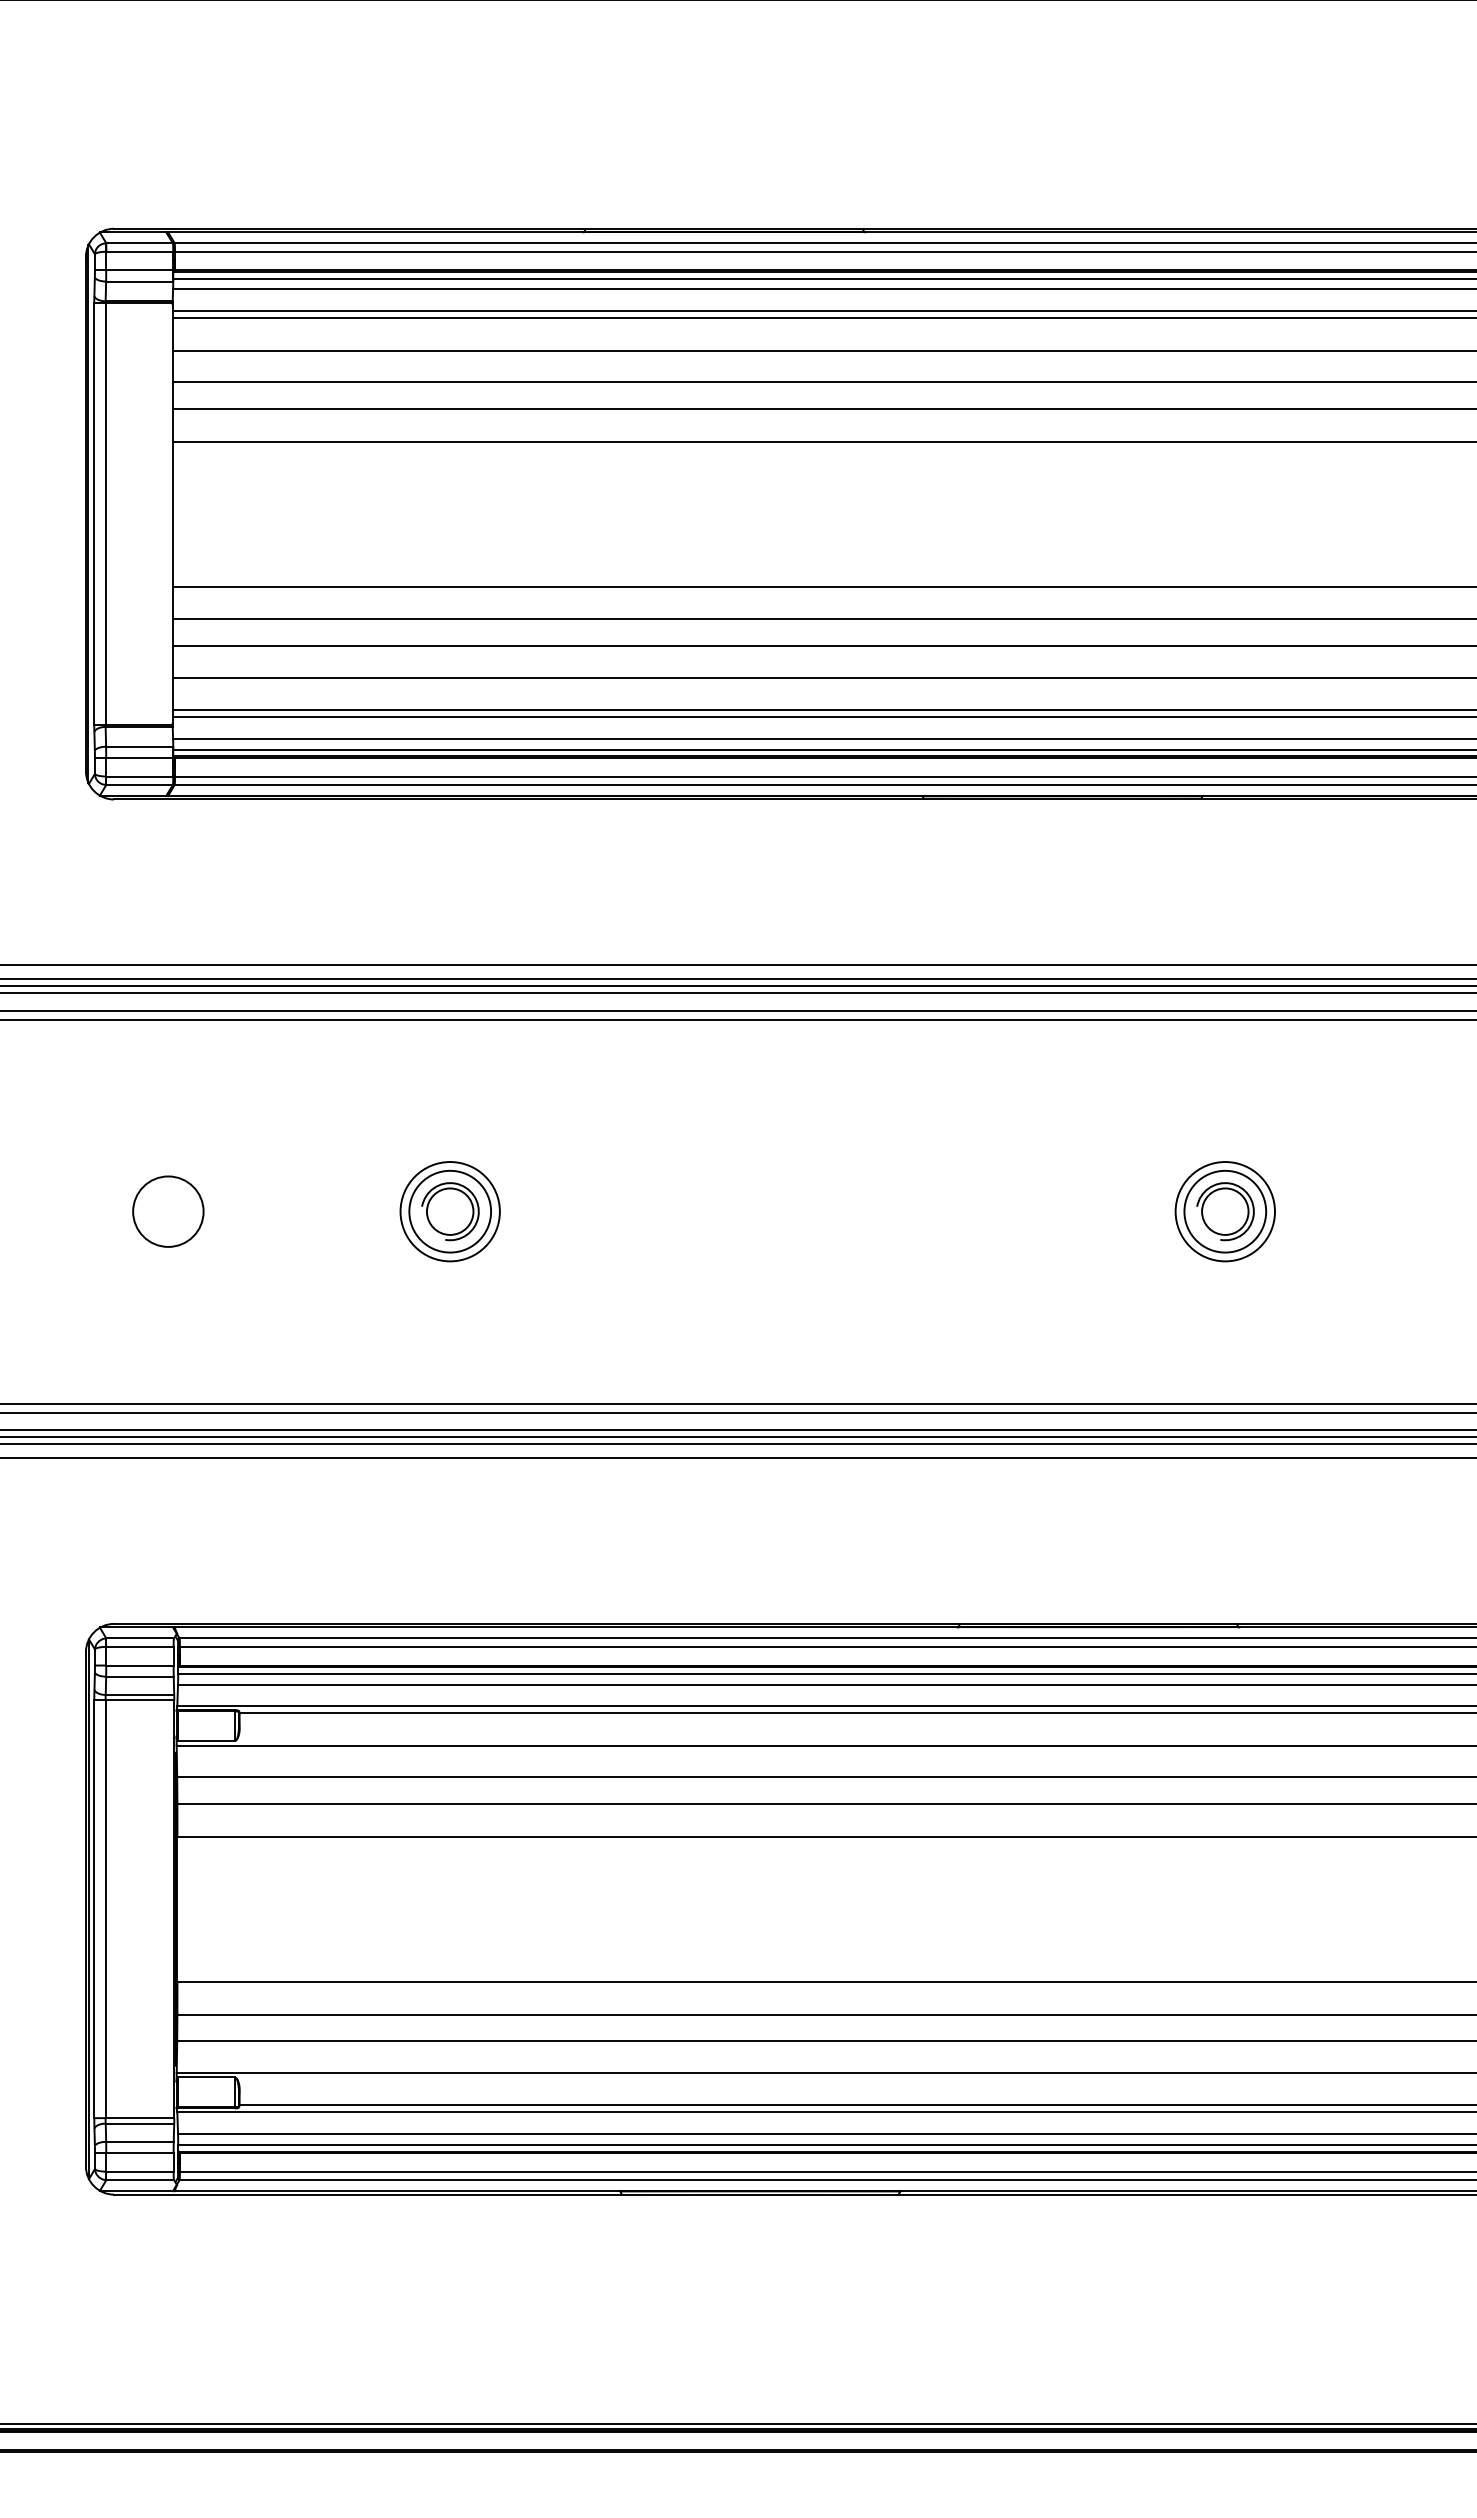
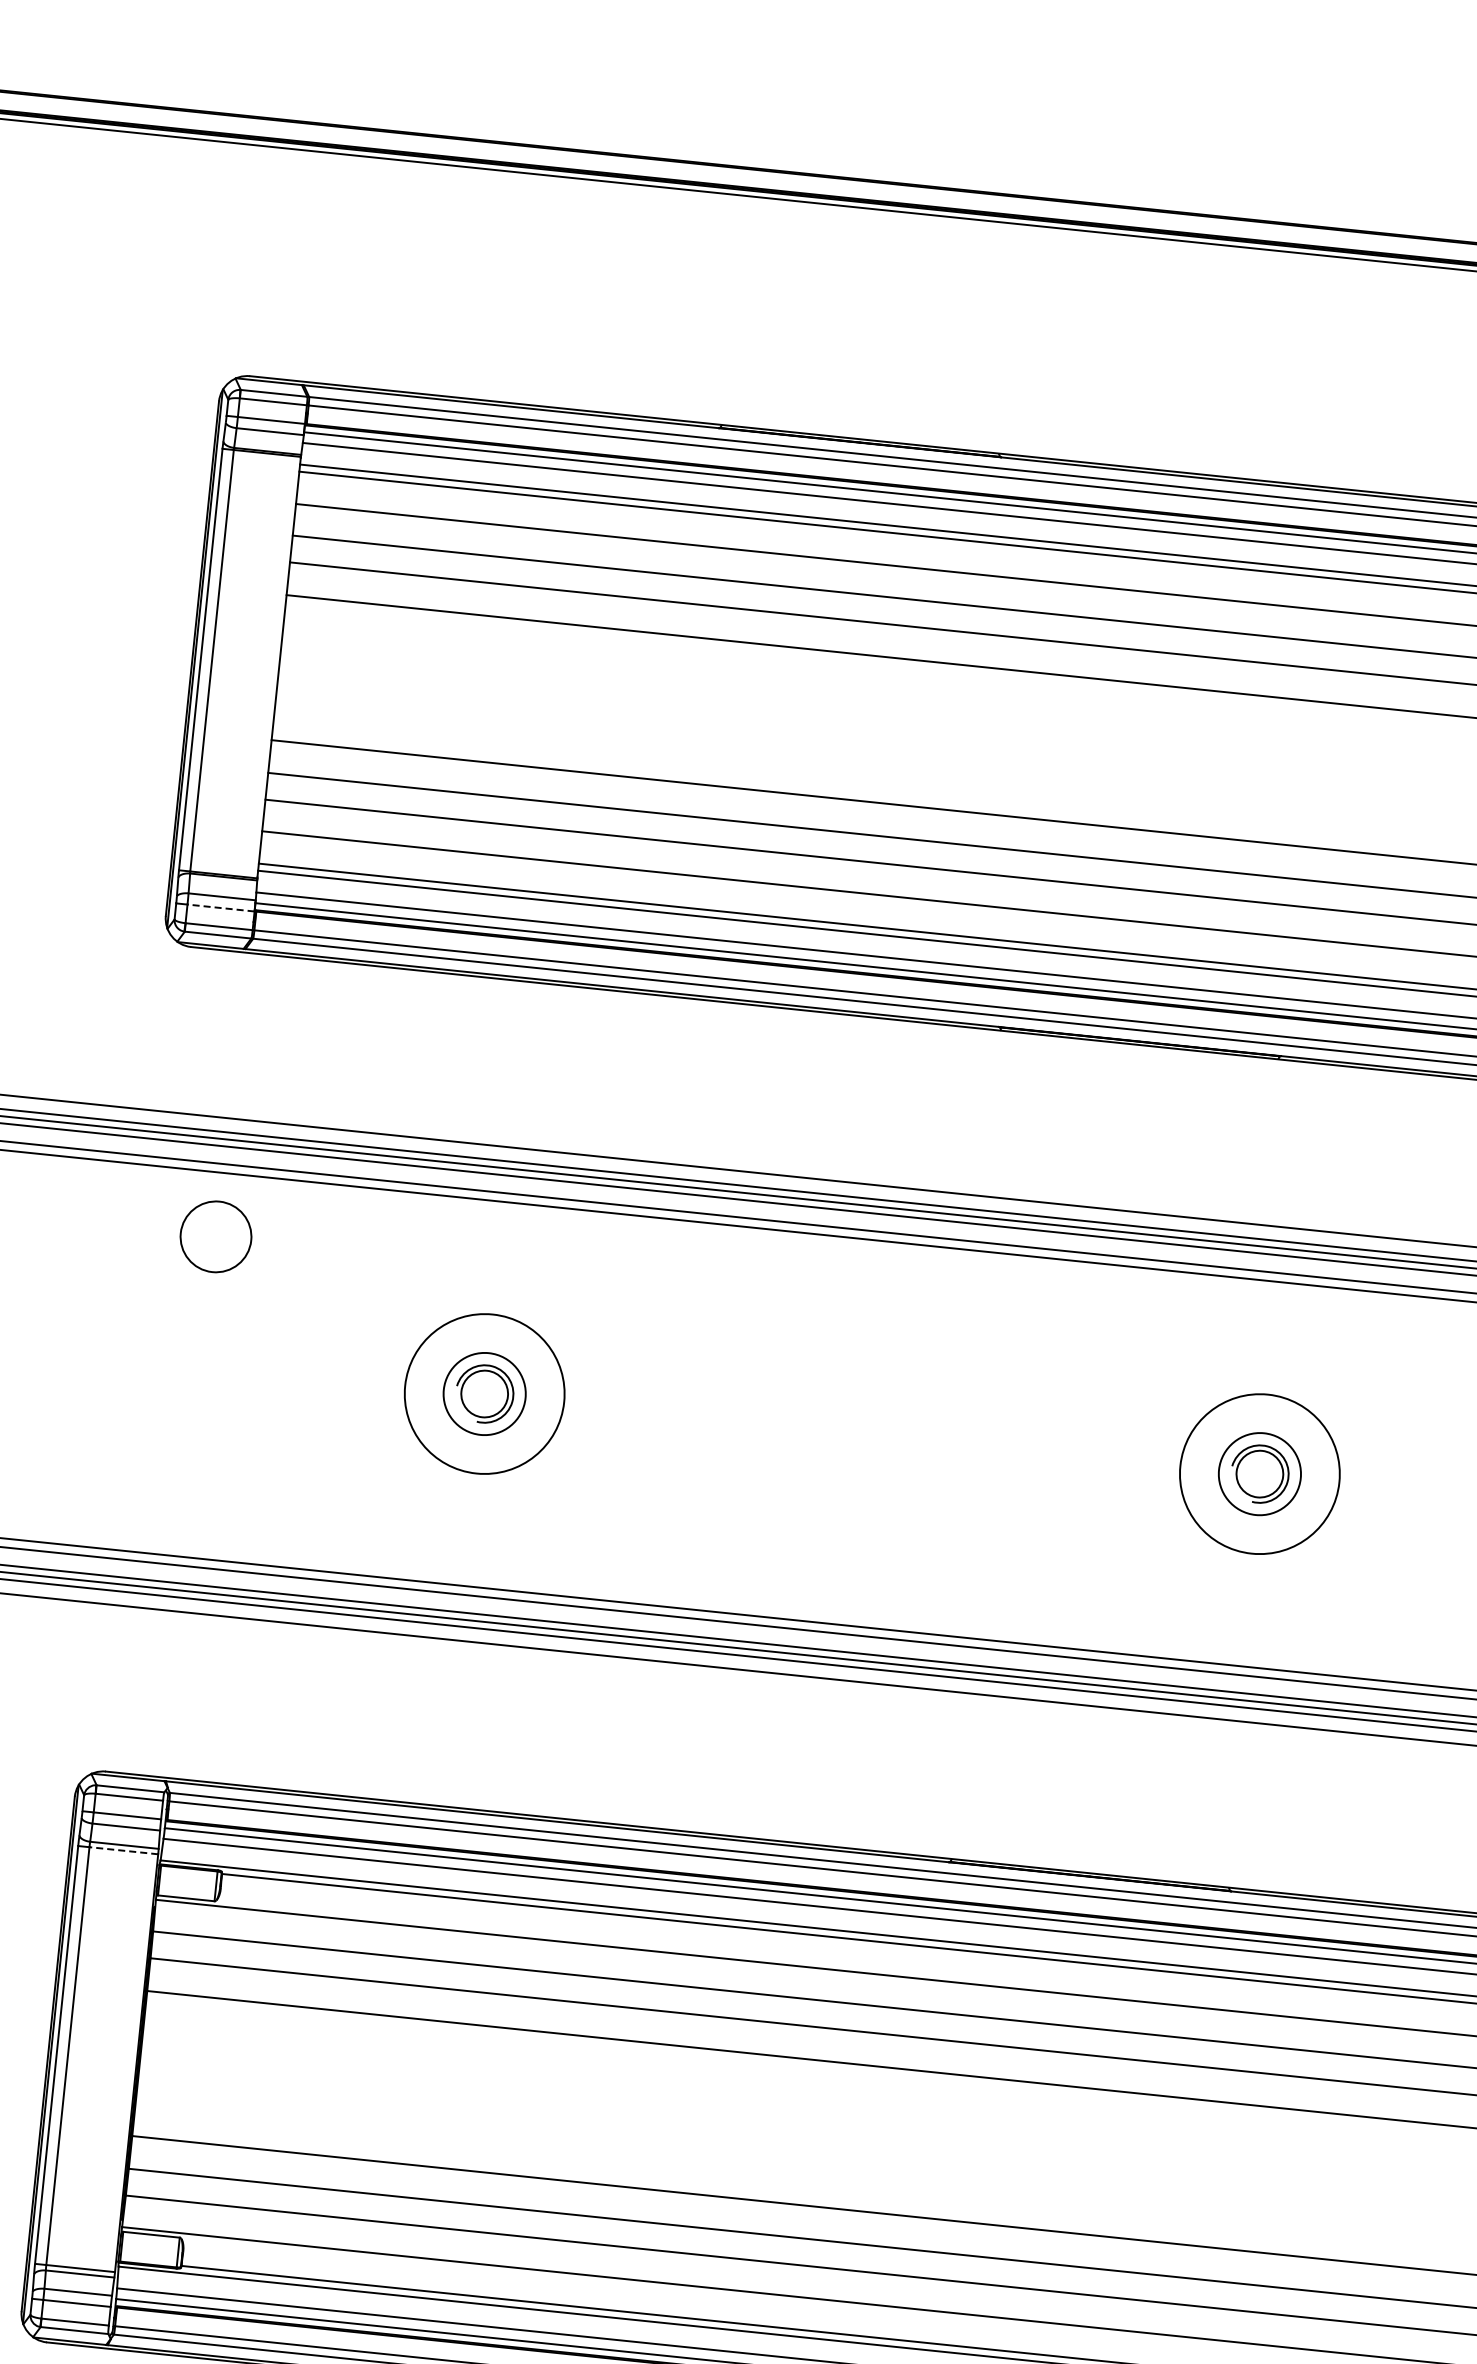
line: (139, 757) -> (220, 907), solid -> dashed
circle: (168, 1211) -> (216, 1236), moved
circle: (449, 1211) -> (483, 1393), size x1.6
circle: (1224, 1211) -> (1259, 1473), size x1.6
line: (139, 1700) -> (123, 1850), solid -> dashed

